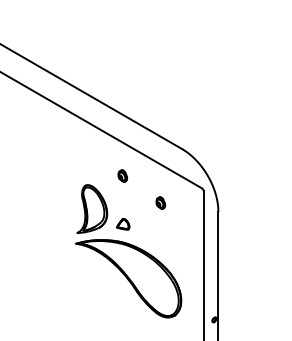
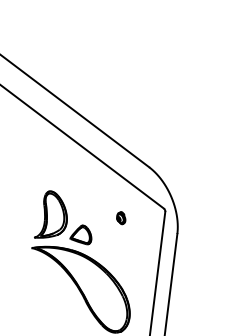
part: (122, 175) -> (86, 186), removed
part: (122, 224) -> (80, 234), size x1.67

